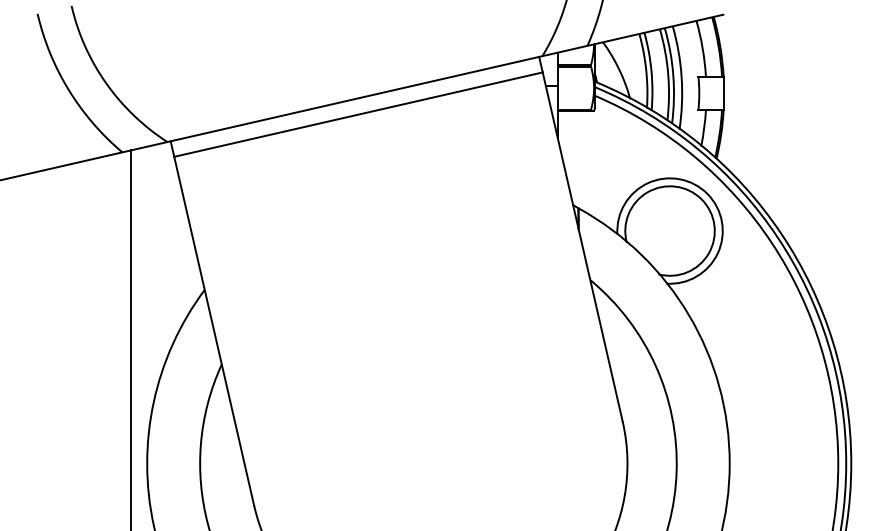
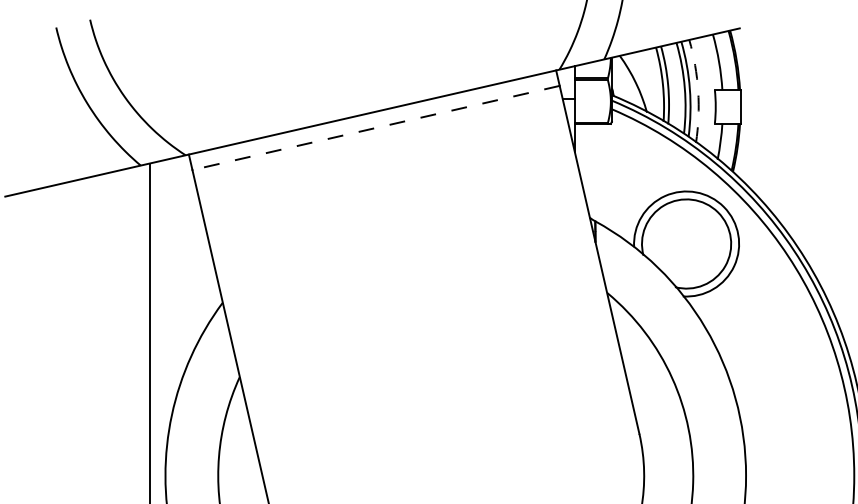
arc: (681, 77) -> (698, 90), solid -> dashed
line: (358, 114) -> (376, 127), solid -> dashed

